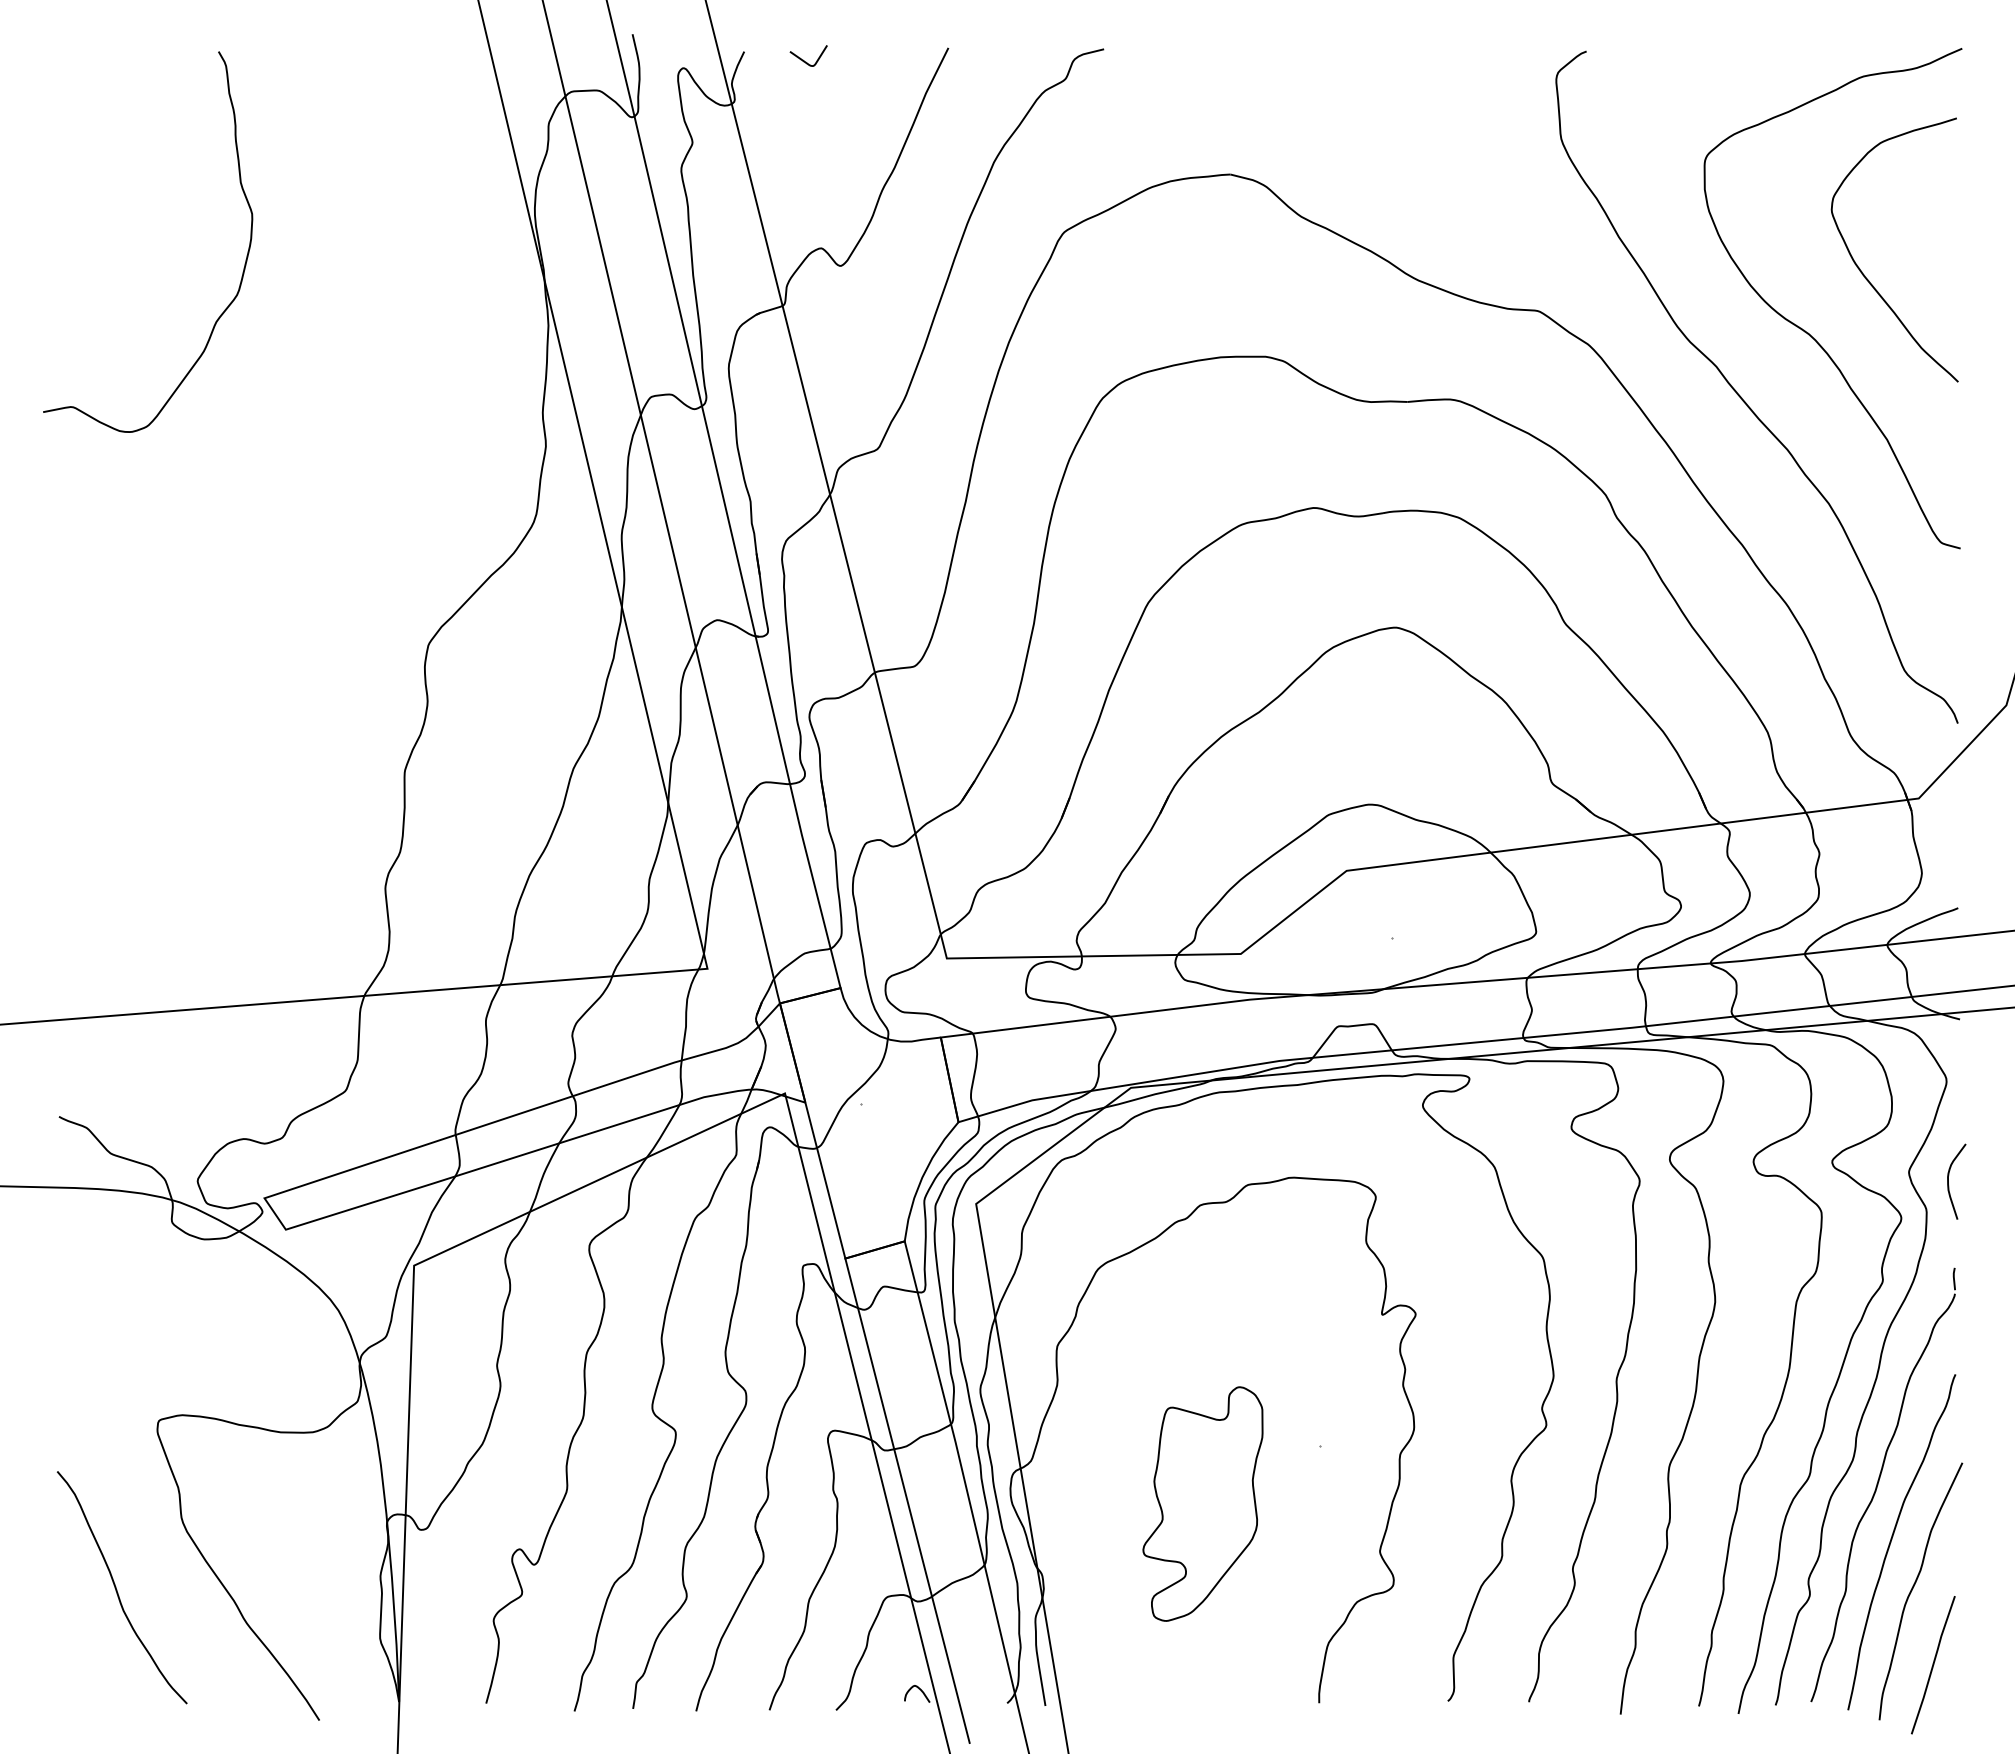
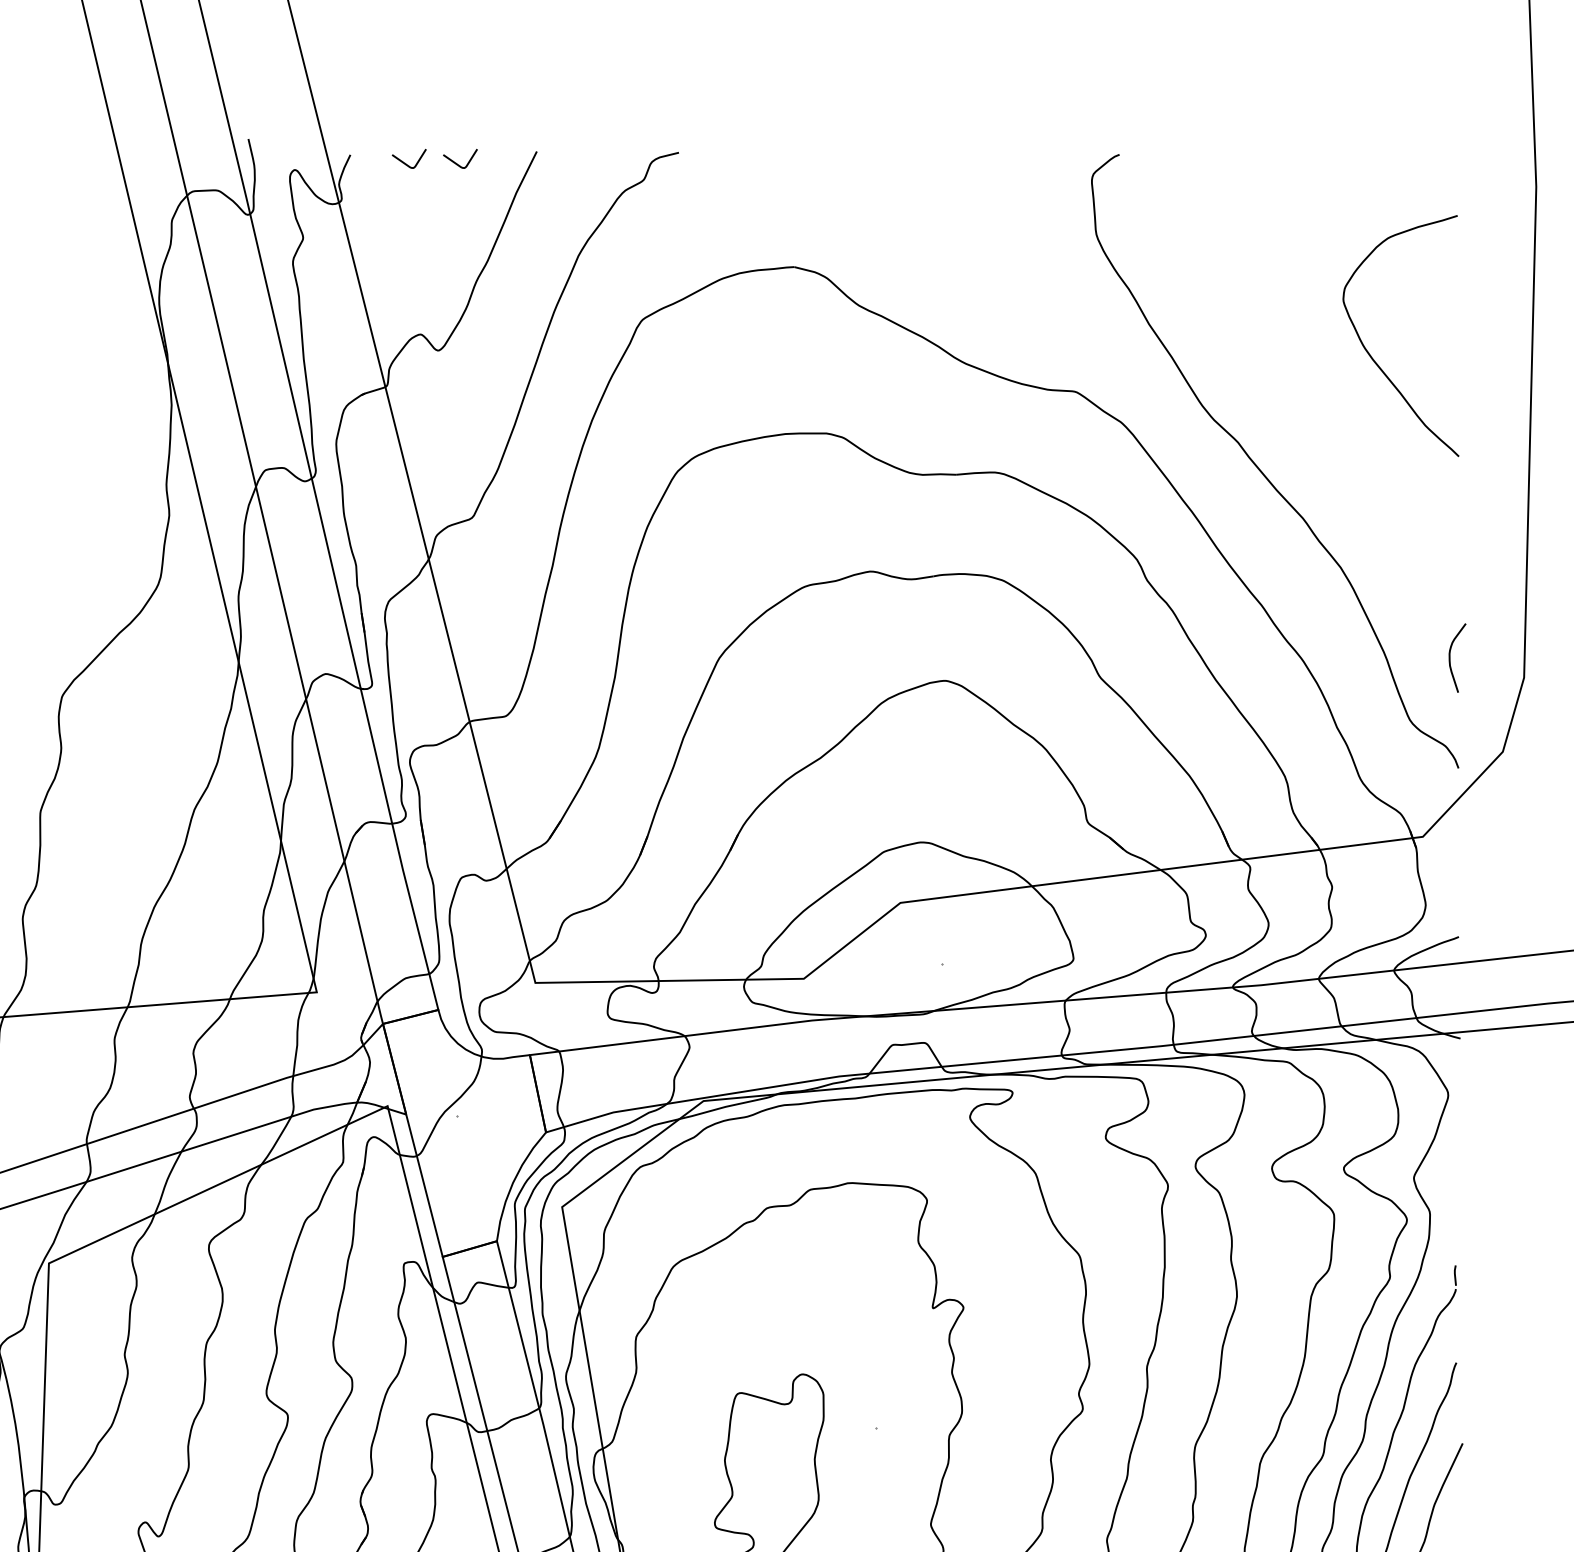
curve: (862, 61) -> (458, 163), added
curve: (1808, 332) -> (1322, 411), removed
curve: (1948, 1181) -> (1450, 657), moved

